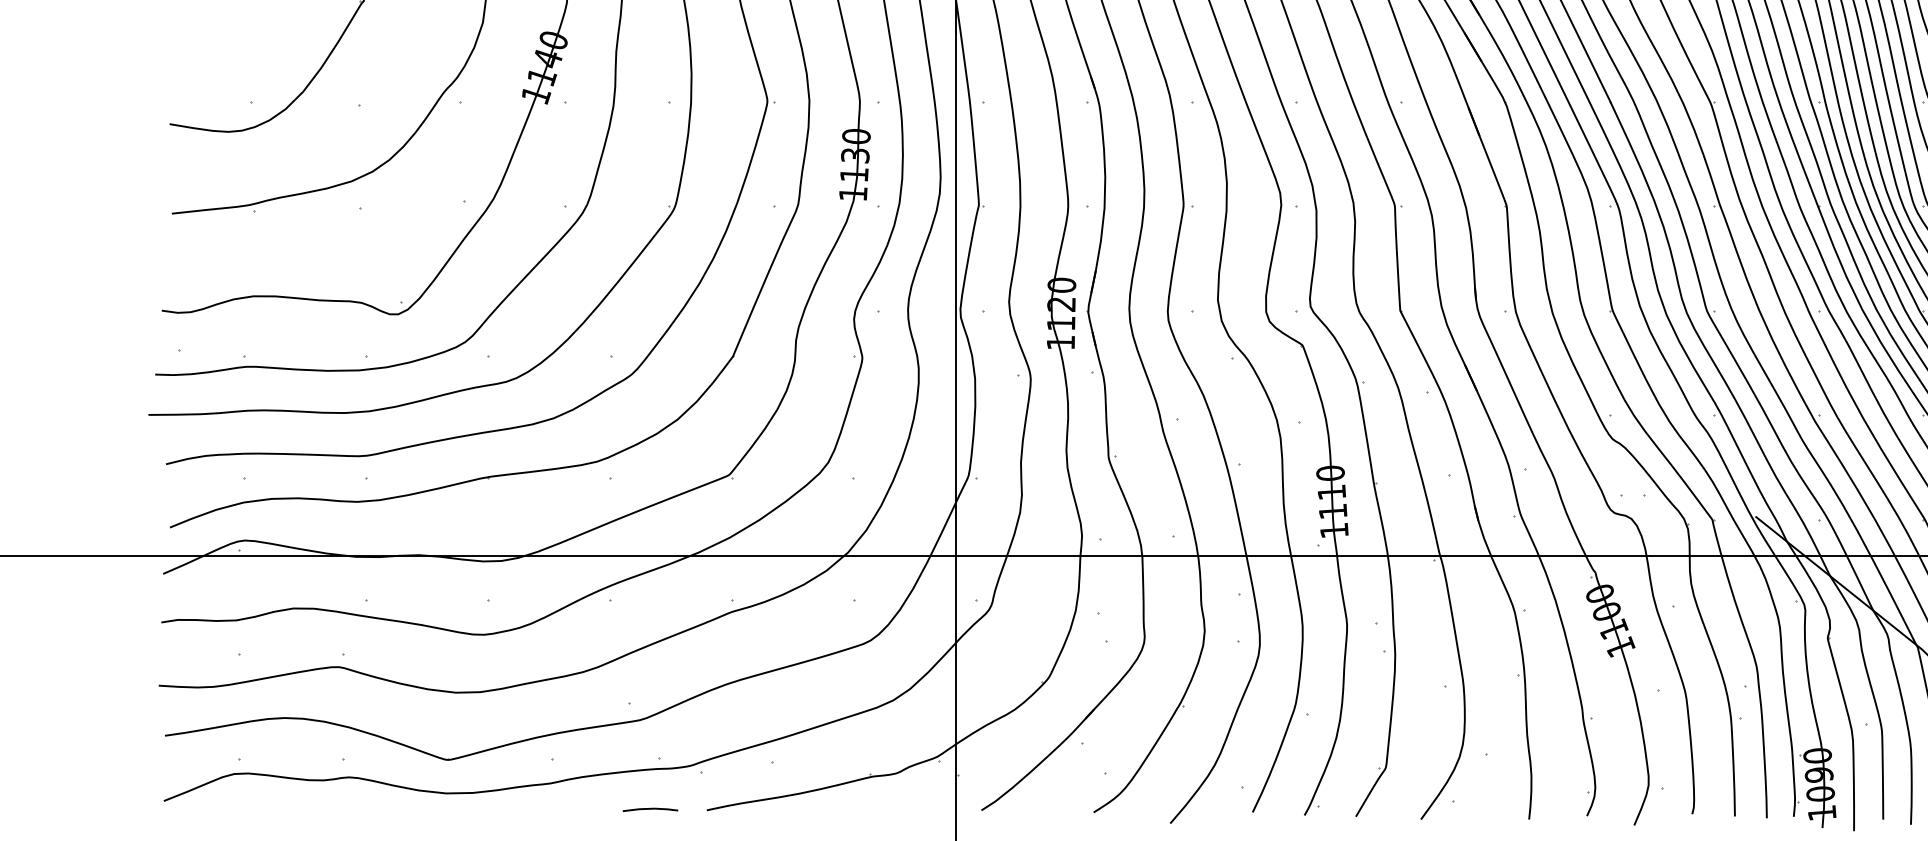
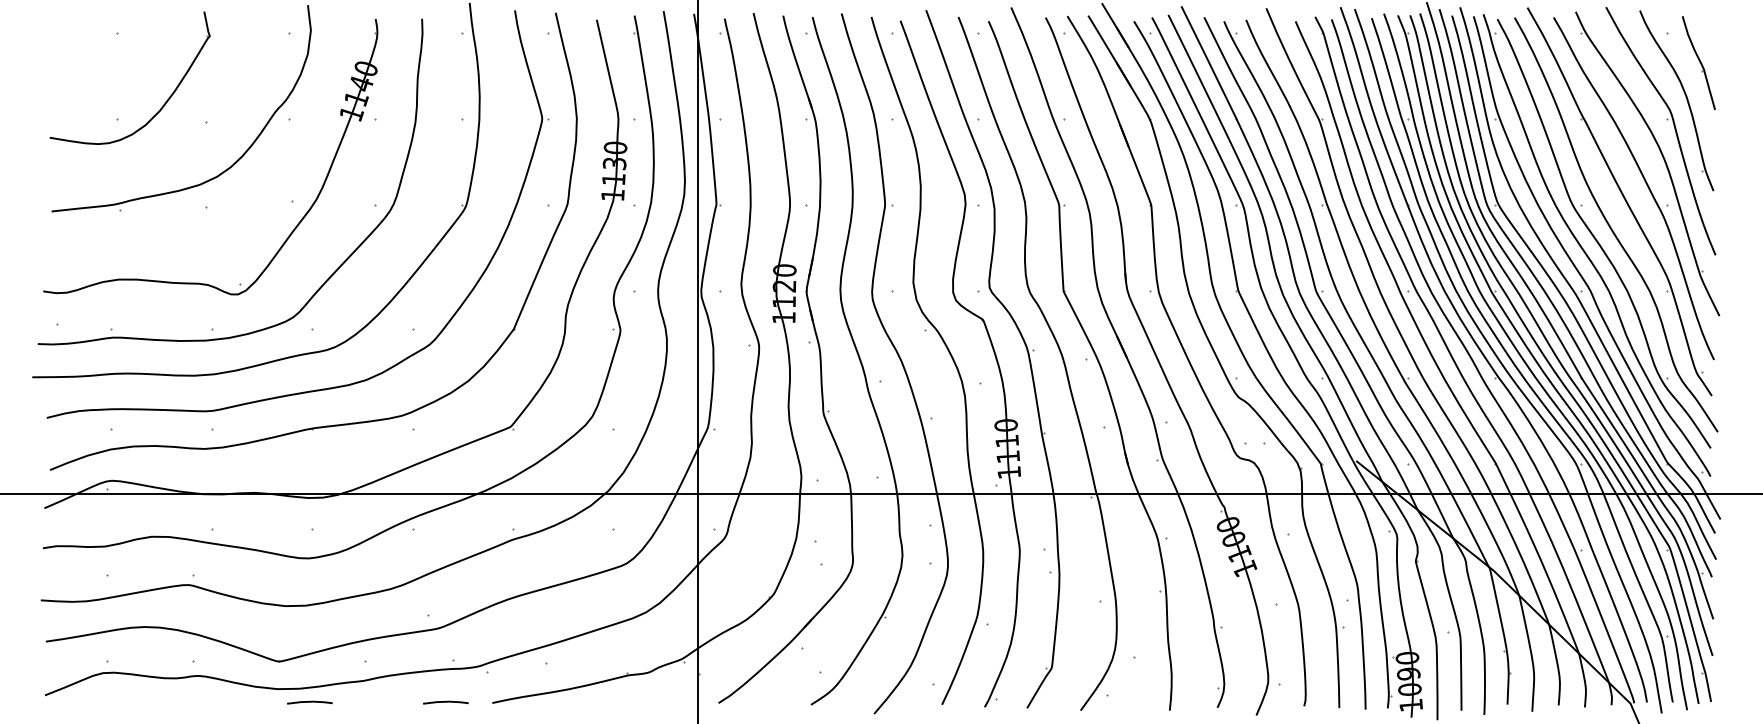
line: (484, 809) -> (309, 702), added

